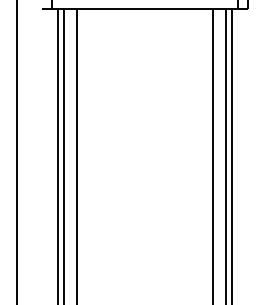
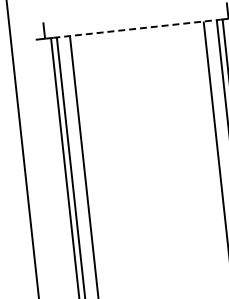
line: (144, 8) -> (136, 28), solid -> dashed

